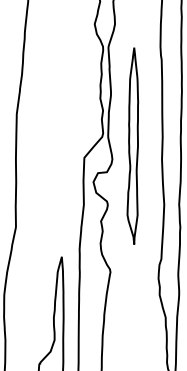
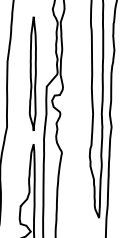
part: (132, 145) -> (32, 73), moved

